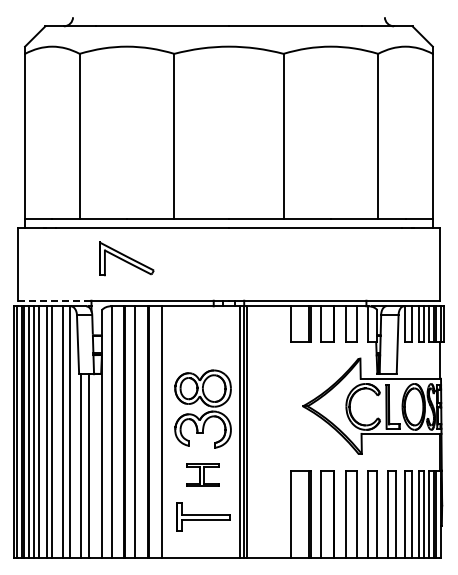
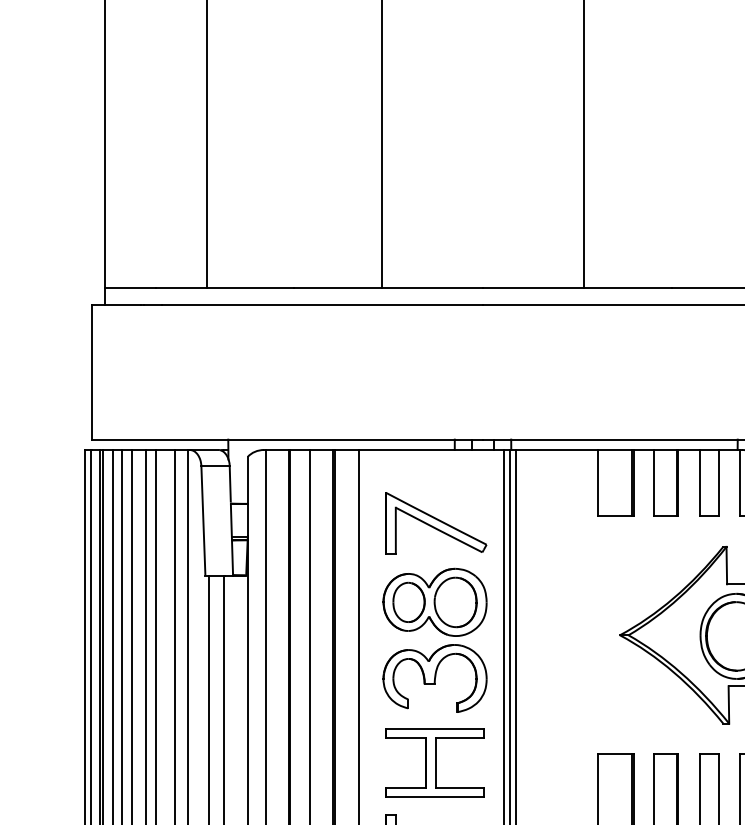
part: (126, 258) -> (435, 522), moved
line: (54, 300) -> (159, 439), dashed -> solid
part: (203, 475) -> (435, 763), size x1.67

